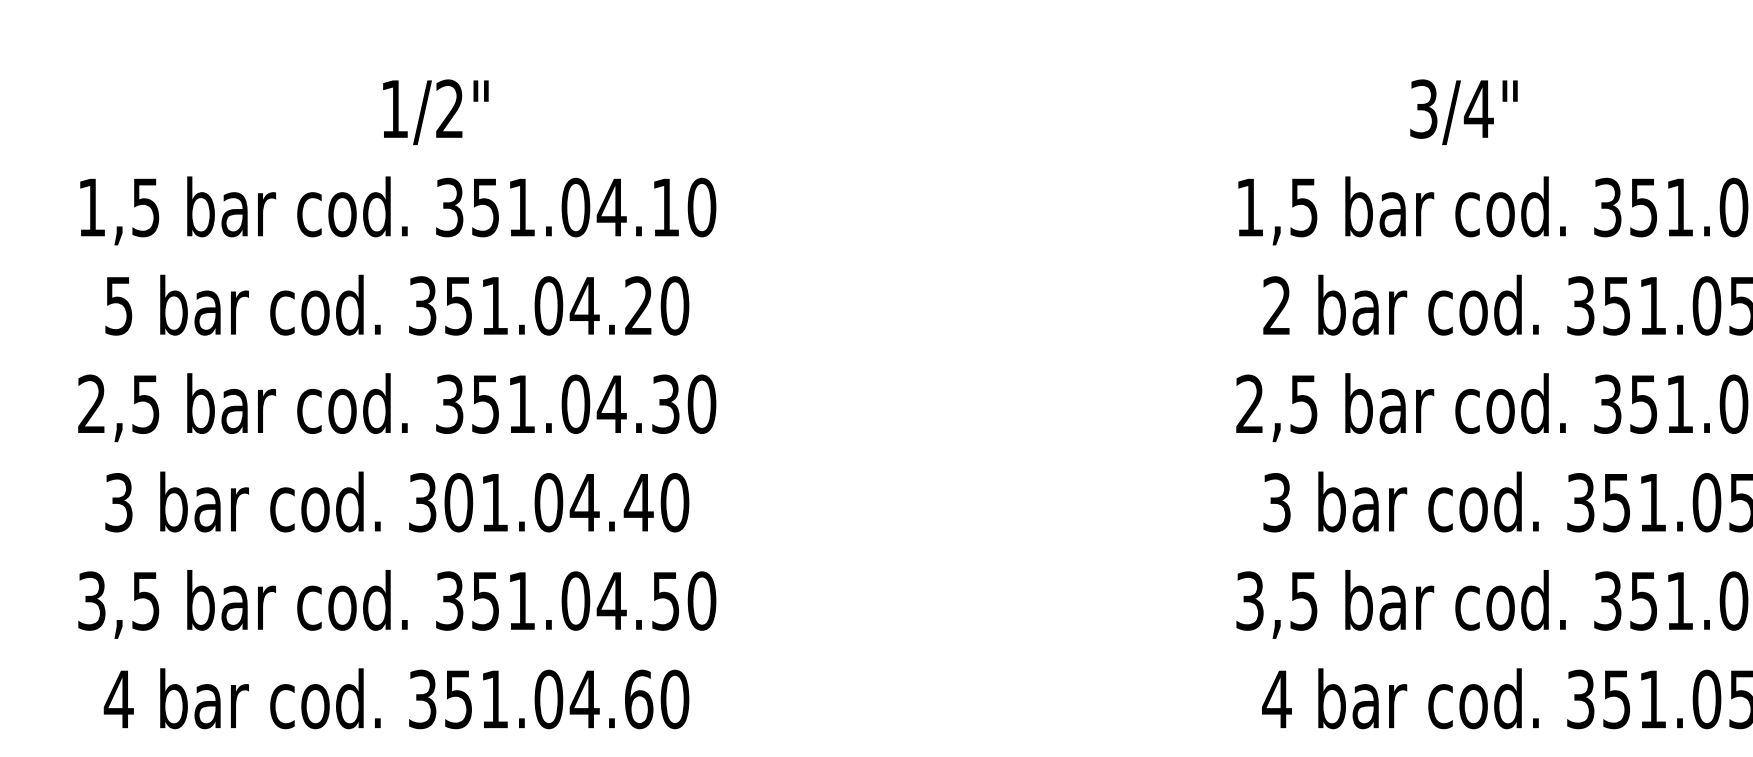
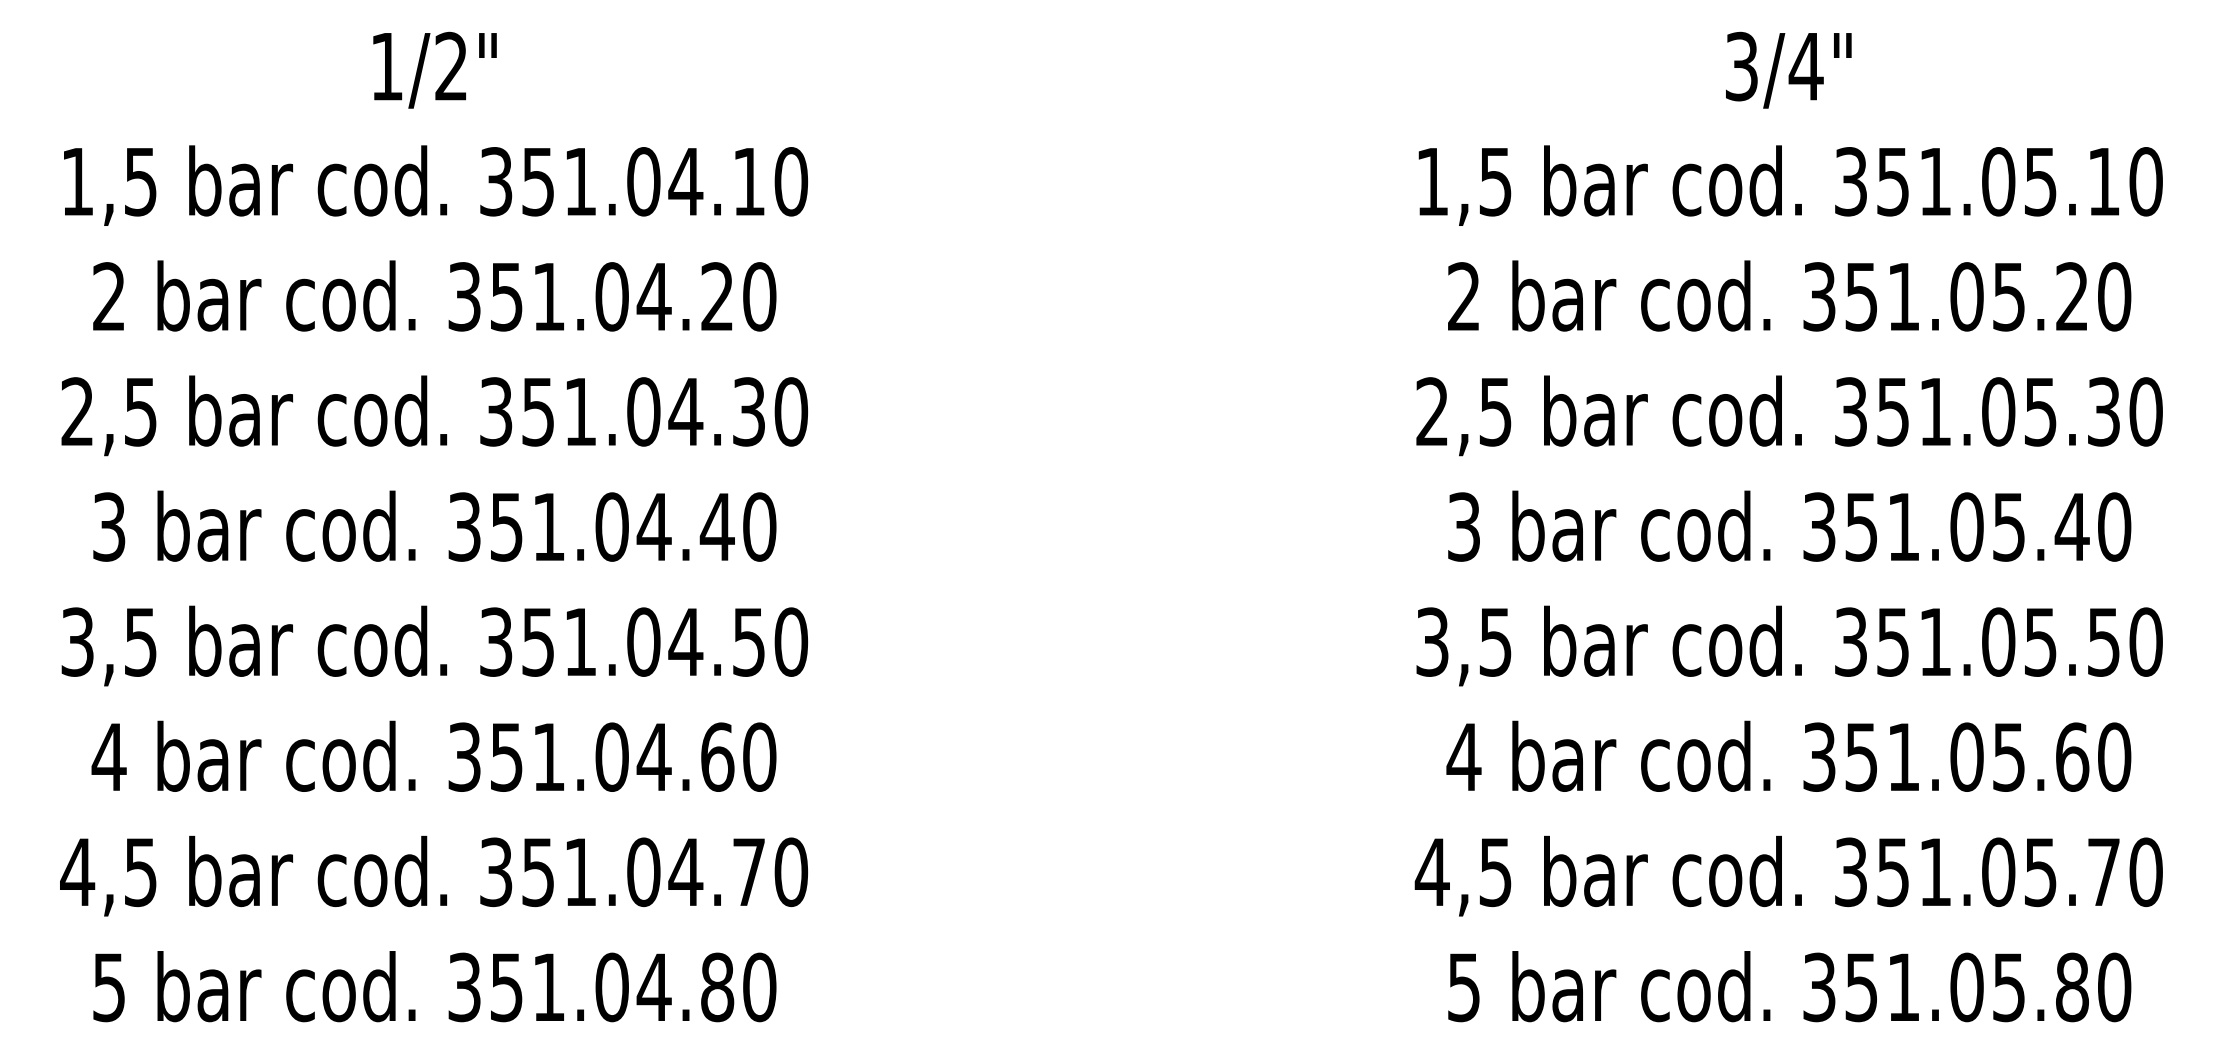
text: (435, 111) -> (434, 69), moved
text: (1463, 111) -> (1788, 69), moved
text: (118, 305) -> (108, 296), 5 -> 2
text: (458, 502) -> (506, 526), 301.04.40 -> 351.04.40

